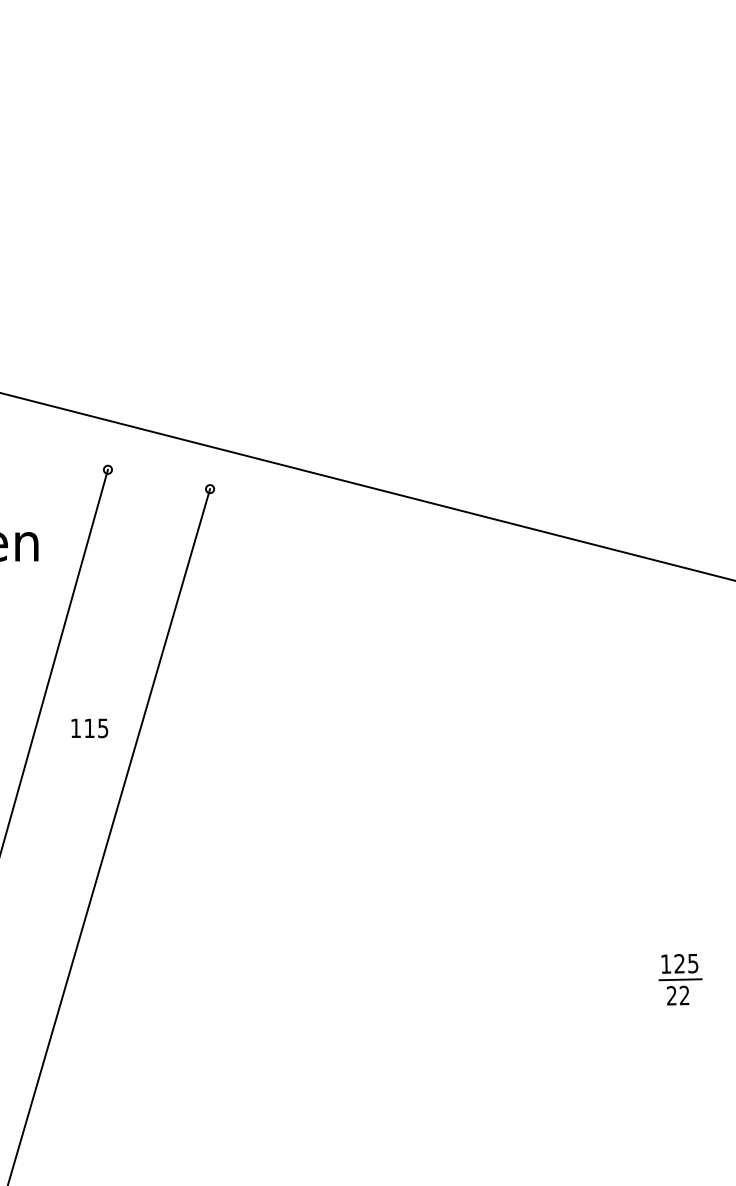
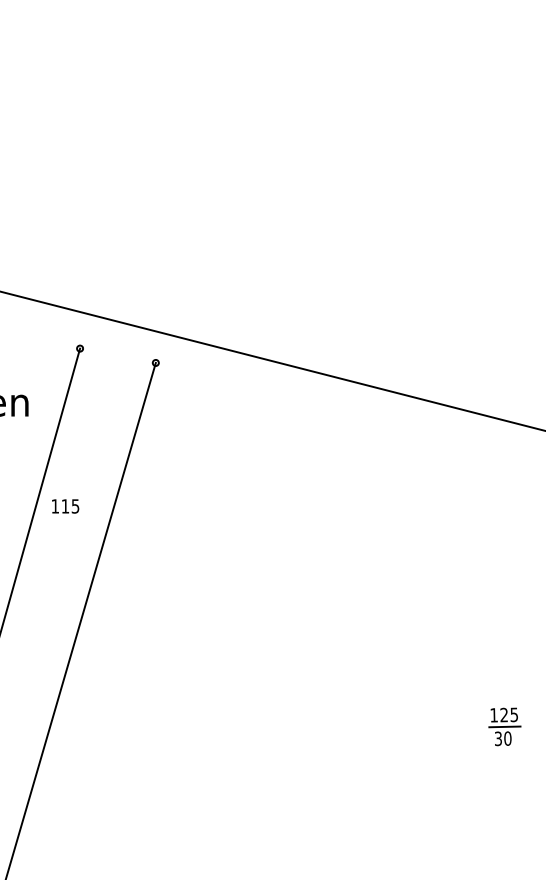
text: (89, 728) -> (65, 506), moved
text: (677, 995) -> (502, 738), 22 -> 30

